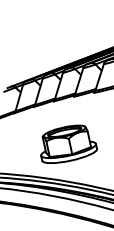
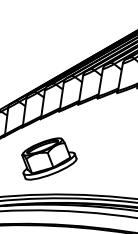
part: (69, 144) -> (49, 158), moved

